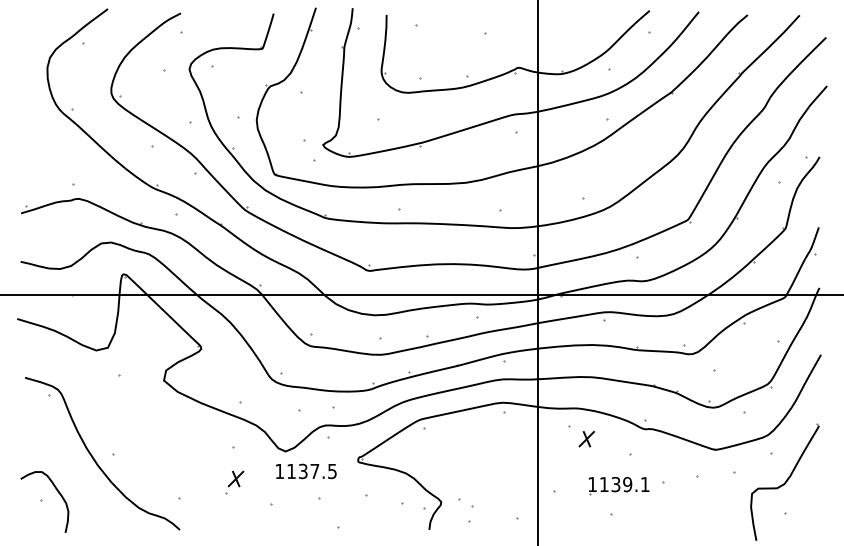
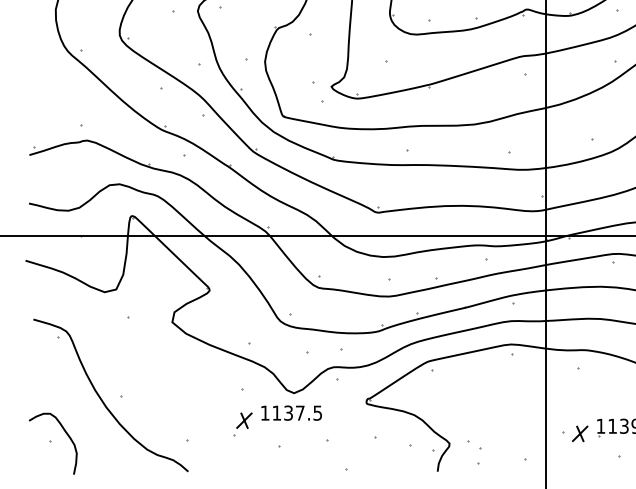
part: (586, 439) -> (579, 434), moved
text: (306, 471) -> (291, 413), moved

